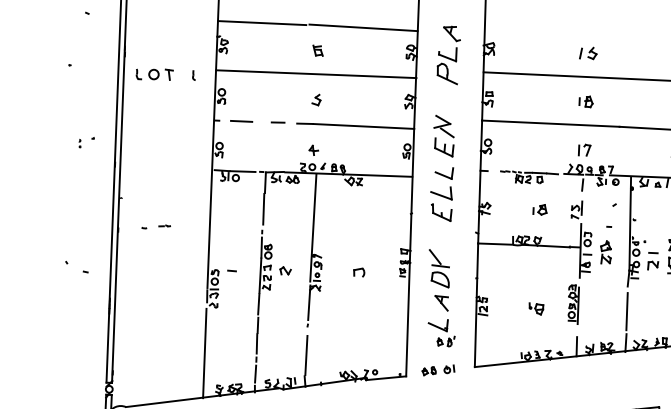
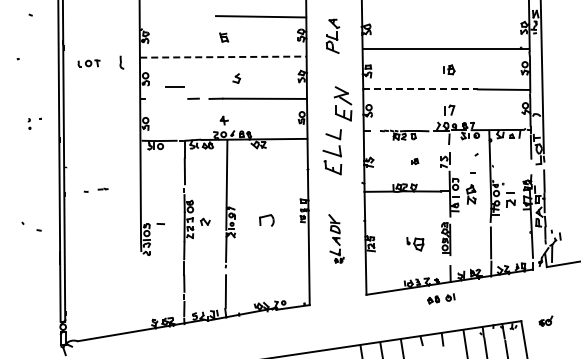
line: (262, 22) -> (176, 16), removed
part: (587, 53) -> (448, 29), removed
part: (448, 55) -> (332, 36), size x0.7
part: (154, 74) -> (88, 63), size x0.7
line: (317, 74) -> (224, 57), solid -> dashed
part: (193, 75) -> (121, 62), size x1.6
part: (316, 99) -> (236, 78), moved
line: (240, 120) -> (174, 86), moved
line: (552, 123) -> (421, 89), solid -> dashed
part: (444, 135) -> (343, 103), moved
part: (79, 143) -> (29, 123), size x1.6
part: (539, 209) -> (414, 161), size x0.6
part: (358, 272) -> (266, 220), size x1.6
part: (441, 297) -> (336, 238), size x0.6
part: (536, 308) -> (415, 243), size x1.4
line: (205, 353) -> (141, 293), removed
part: (438, 369) -> (441, 298), moved

